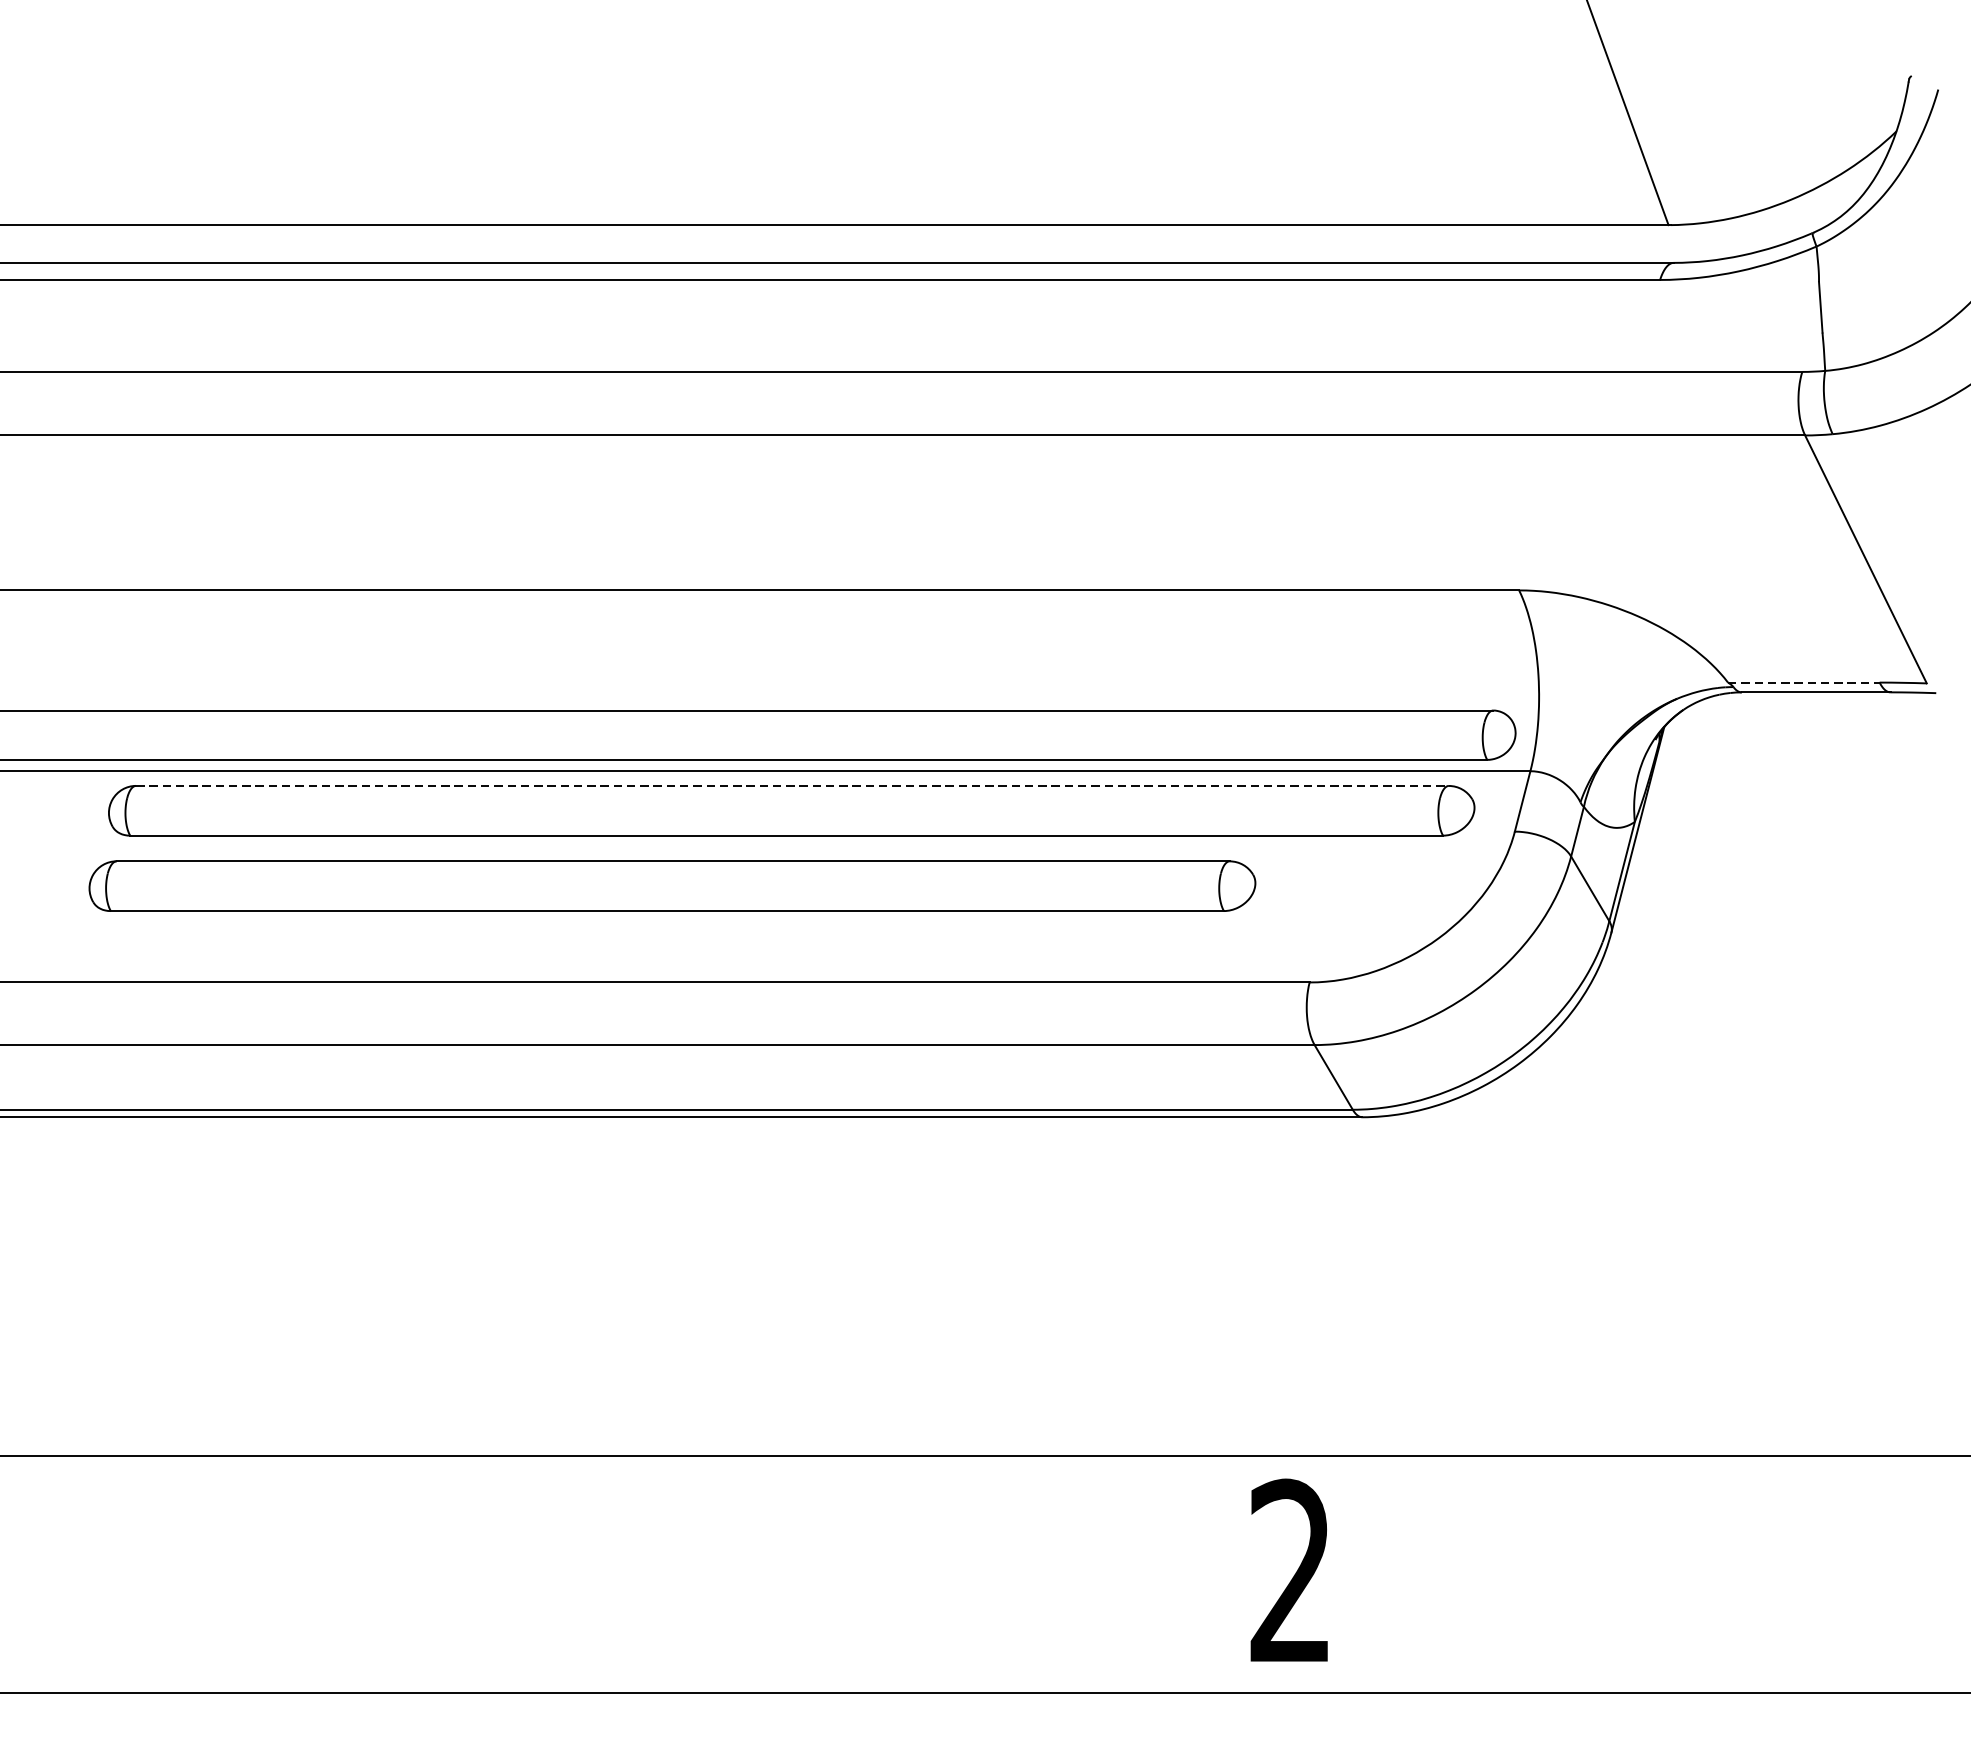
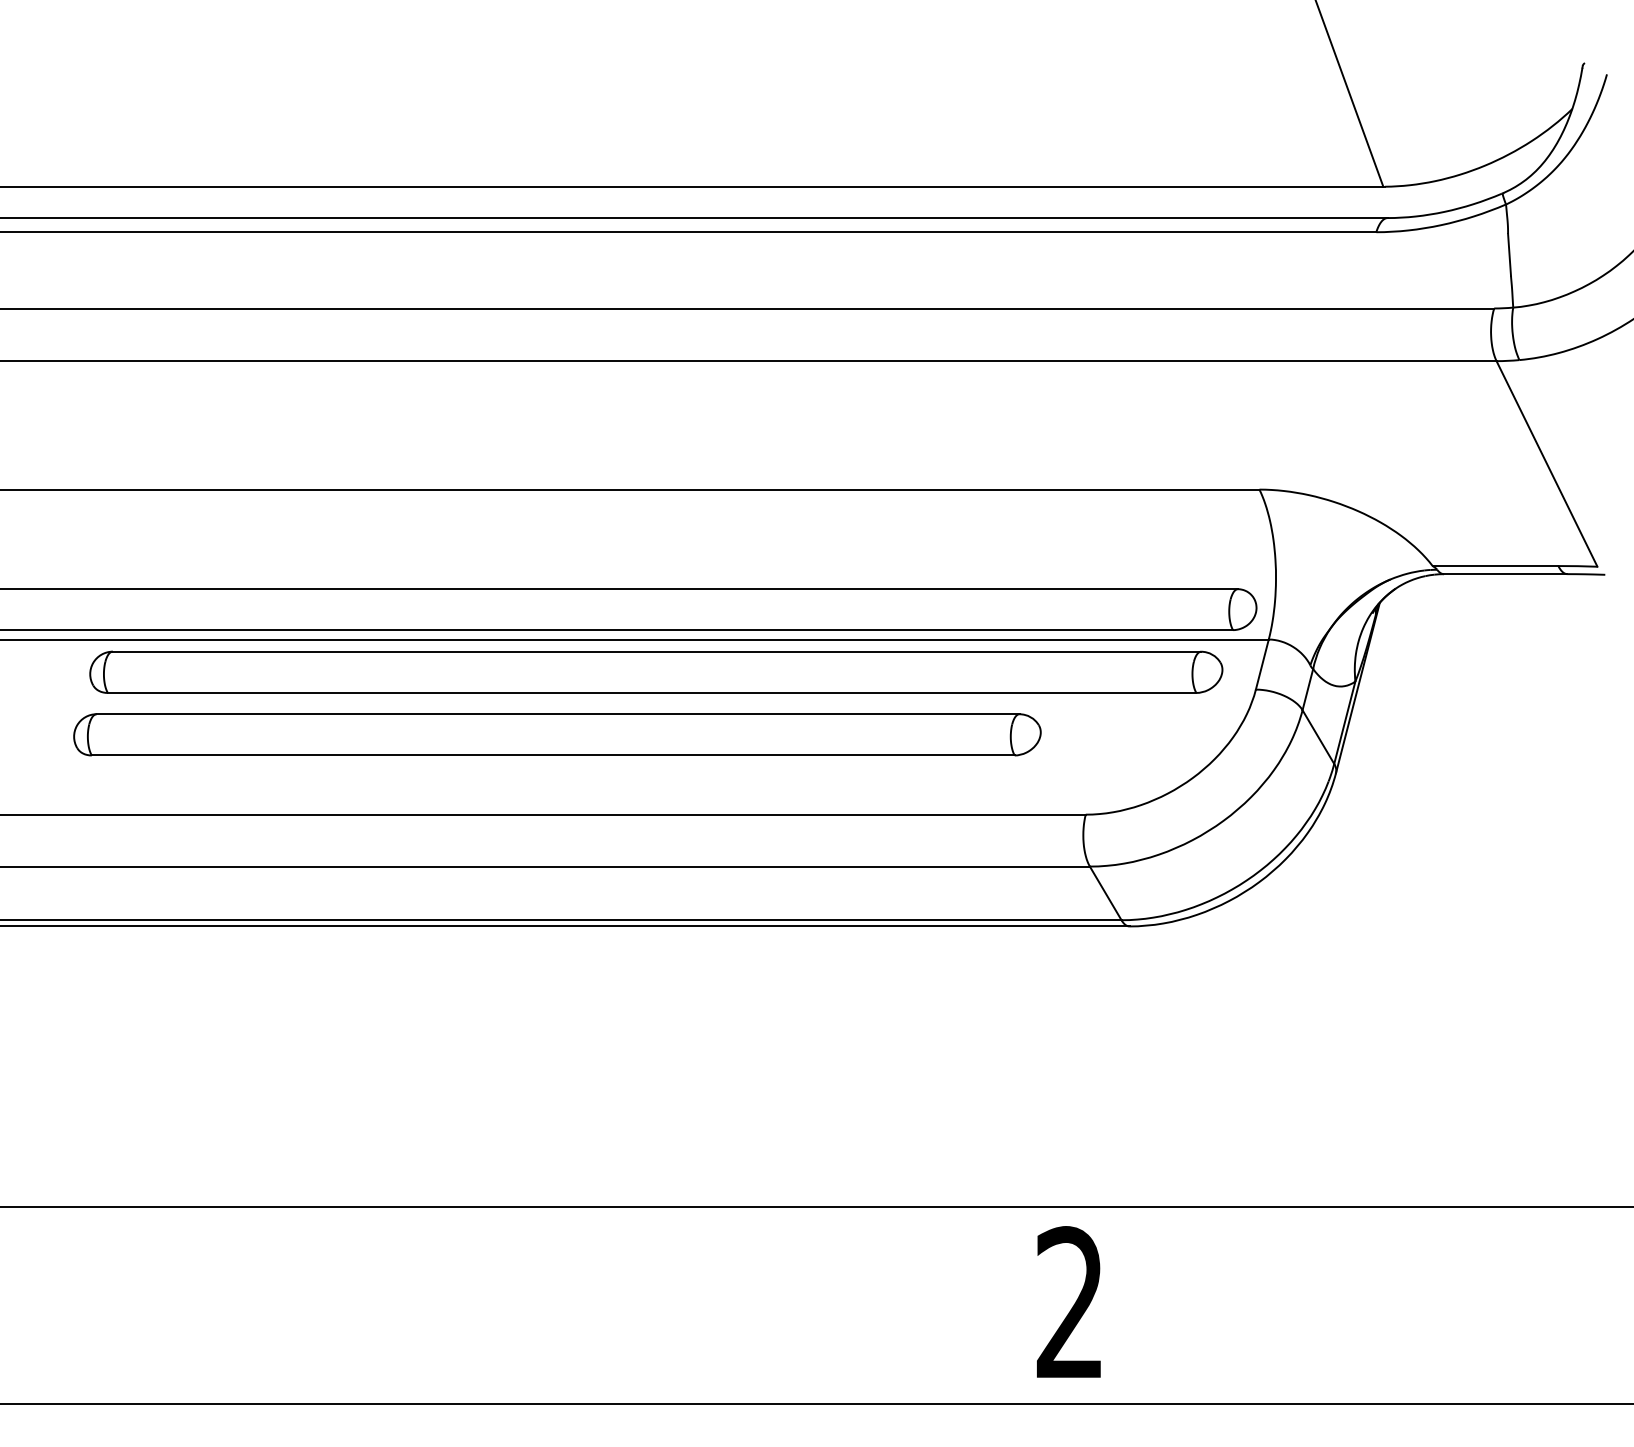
line: (1803, 683) -> (1495, 566), dashed -> solid
line: (793, 785) -> (657, 651), dashed -> solid

